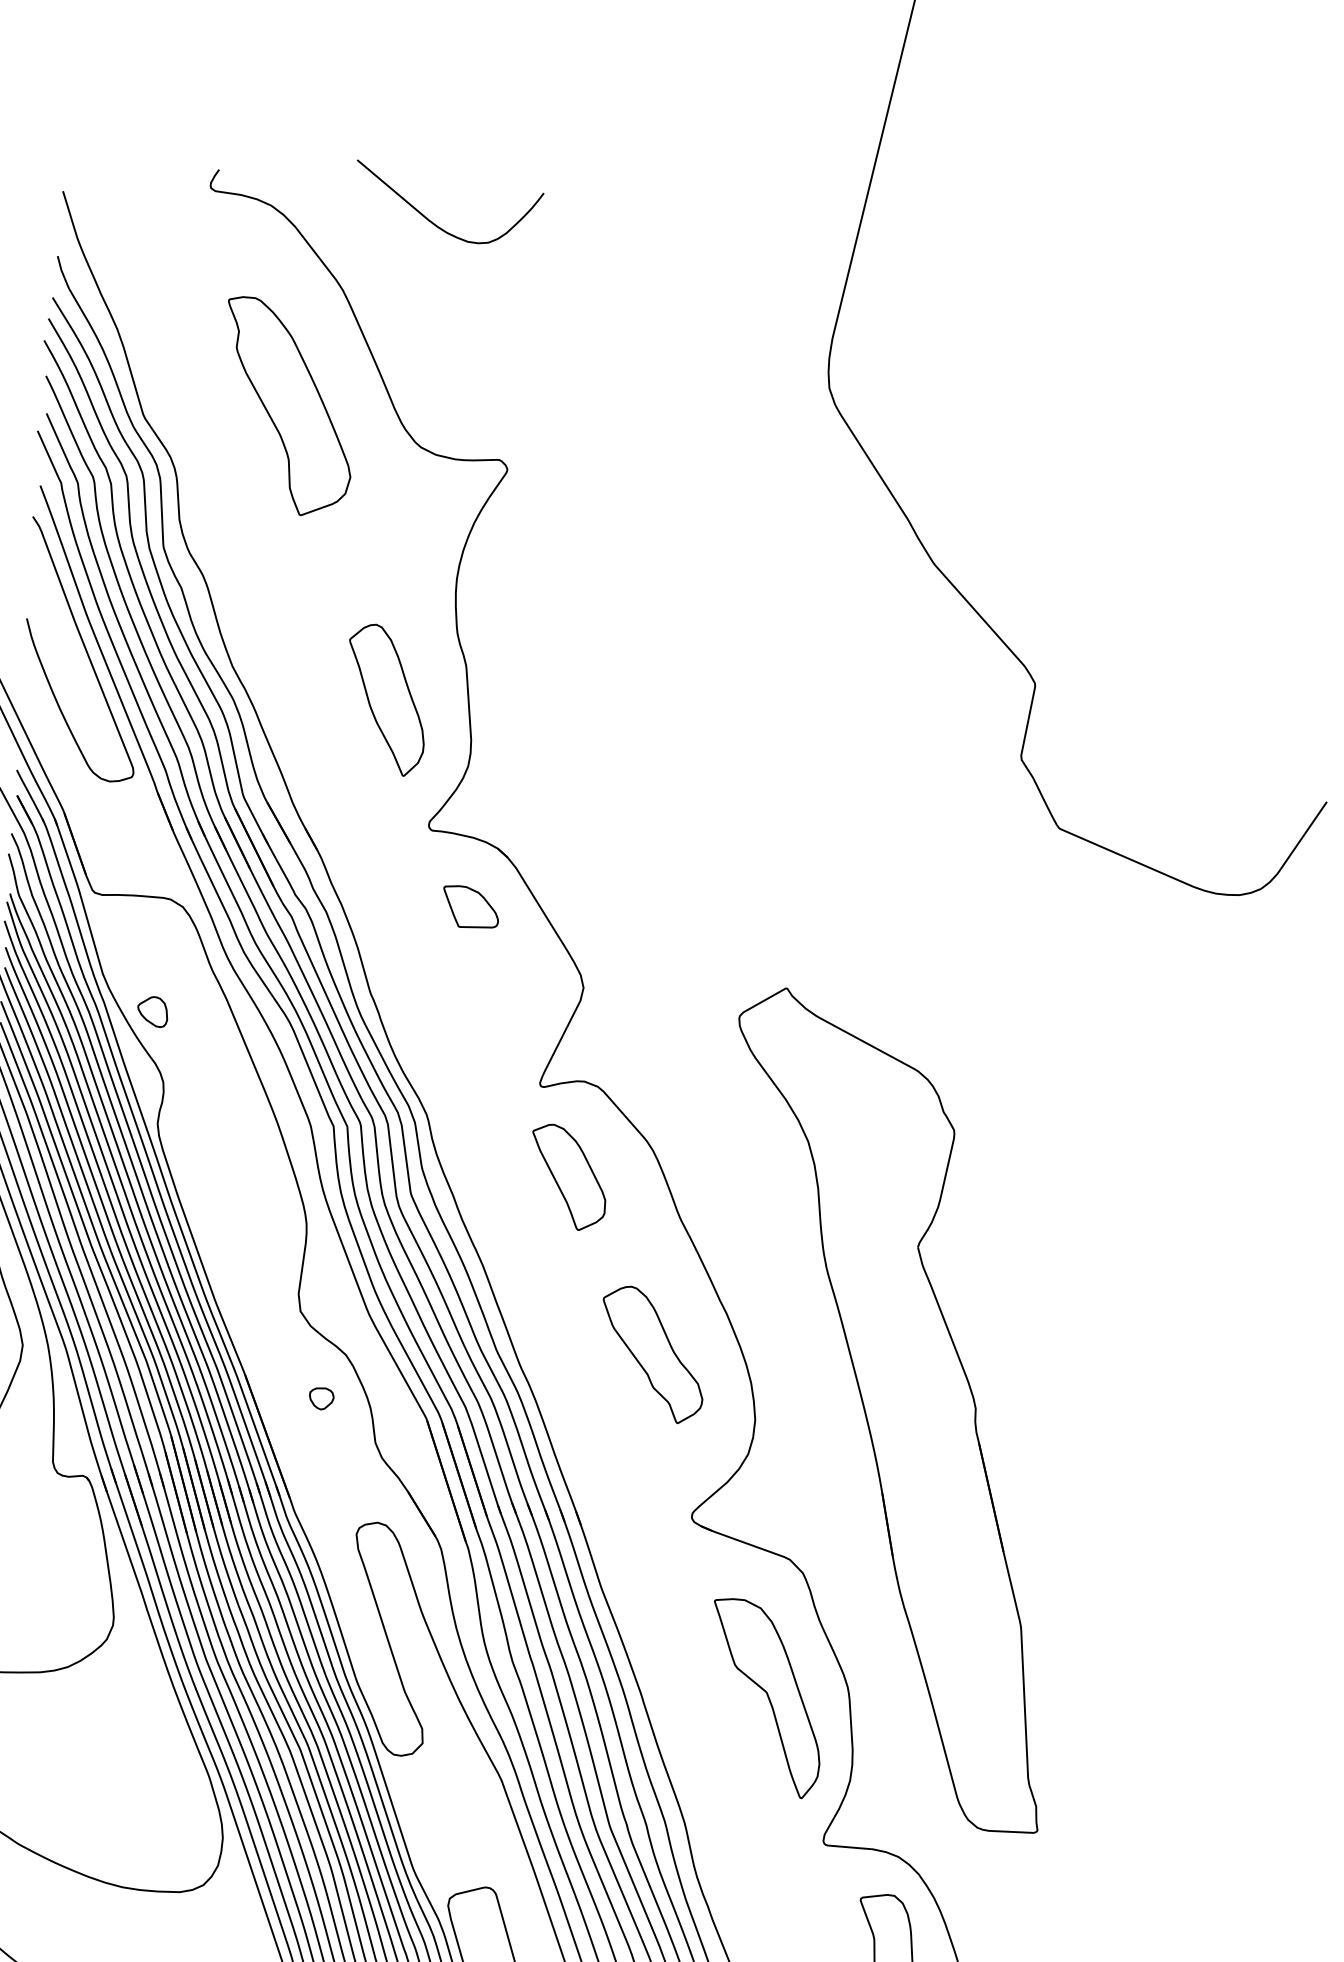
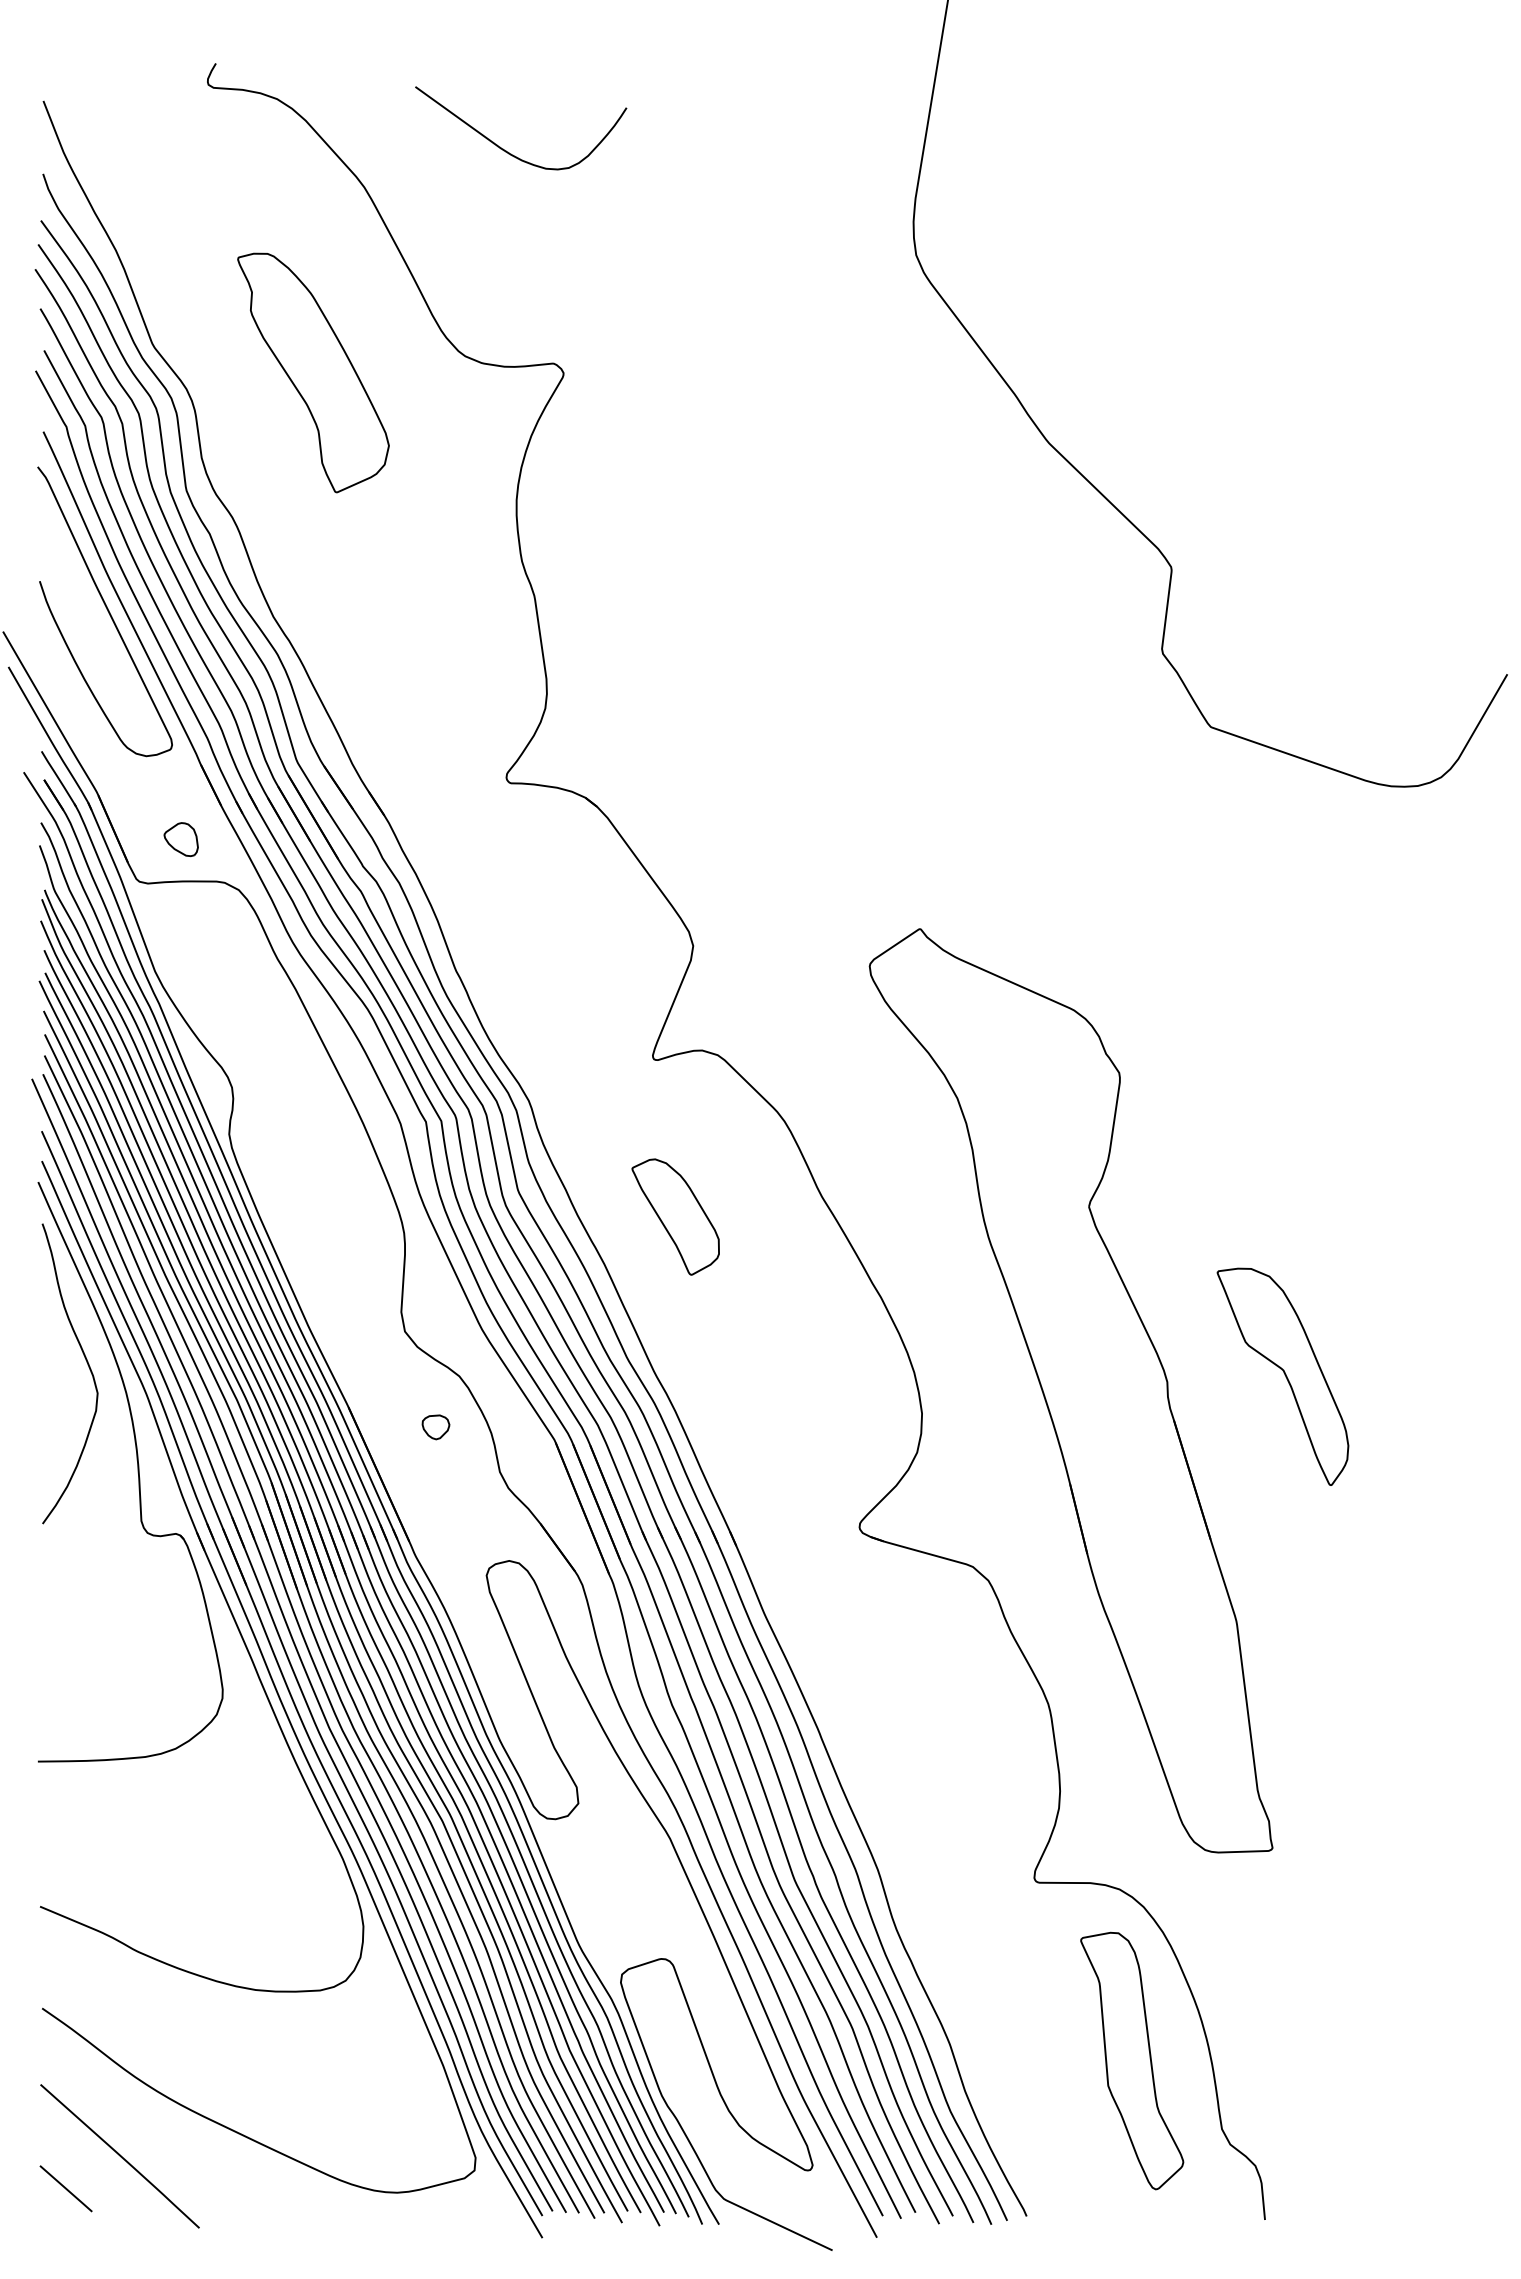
curve: (434, 222) -> (506, 150), moved
part: (288, 406) -> (313, 372), moved
part: (385, 700) -> (447, 641), removed
part: (470, 907) -> (560, 865), removed
part: (152, 1011) -> (180, 839), moved
part: (568, 1177) -> (675, 1216), moved
part: (652, 1354) -> (801, 1349), removed
part: (765, 1698) -> (1282, 1376), moved

